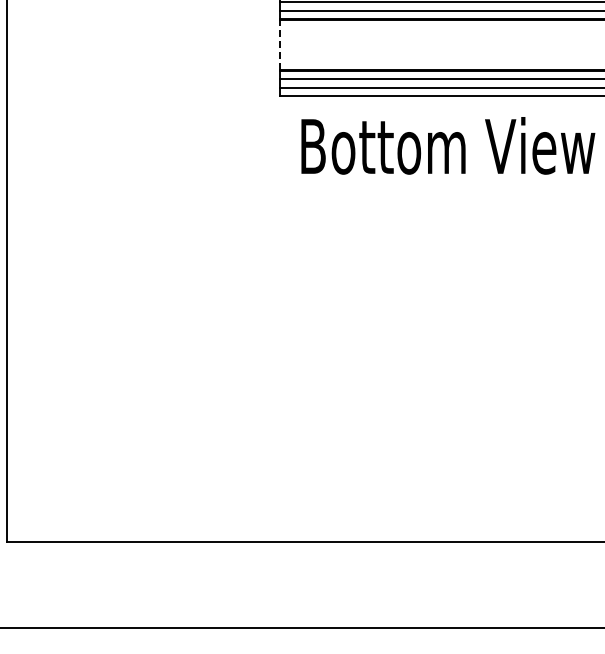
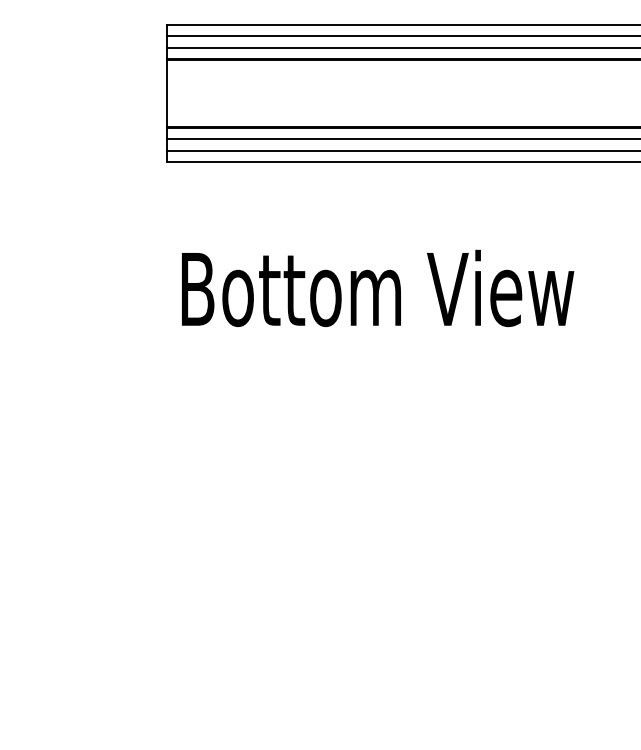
line: (280, 44) -> (167, 93), dashed -> solid
text: (448, 145) -> (378, 287), moved

